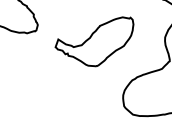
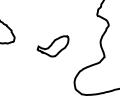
part: (93, 41) -> (52, 46), size x0.6

